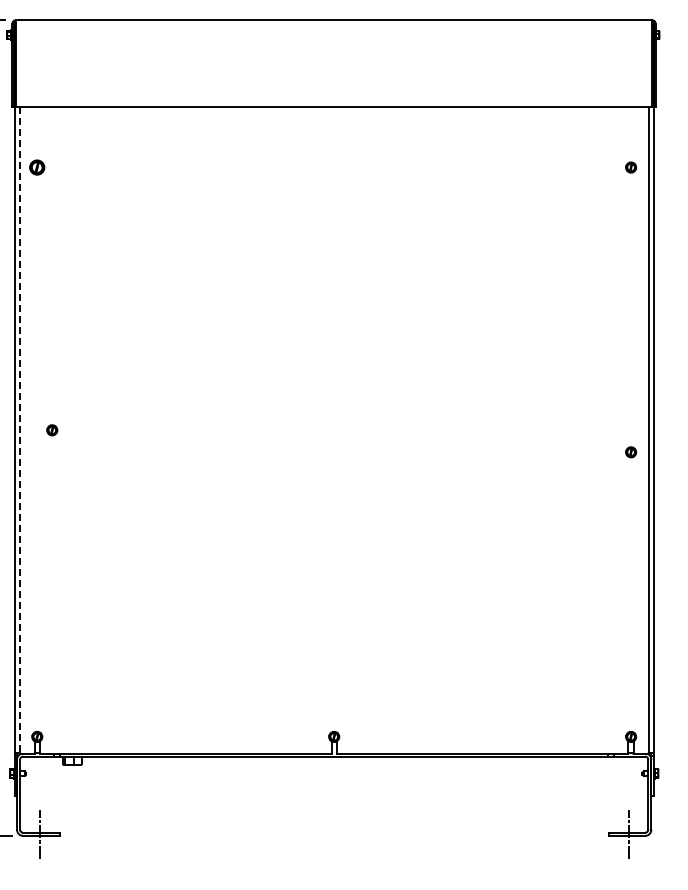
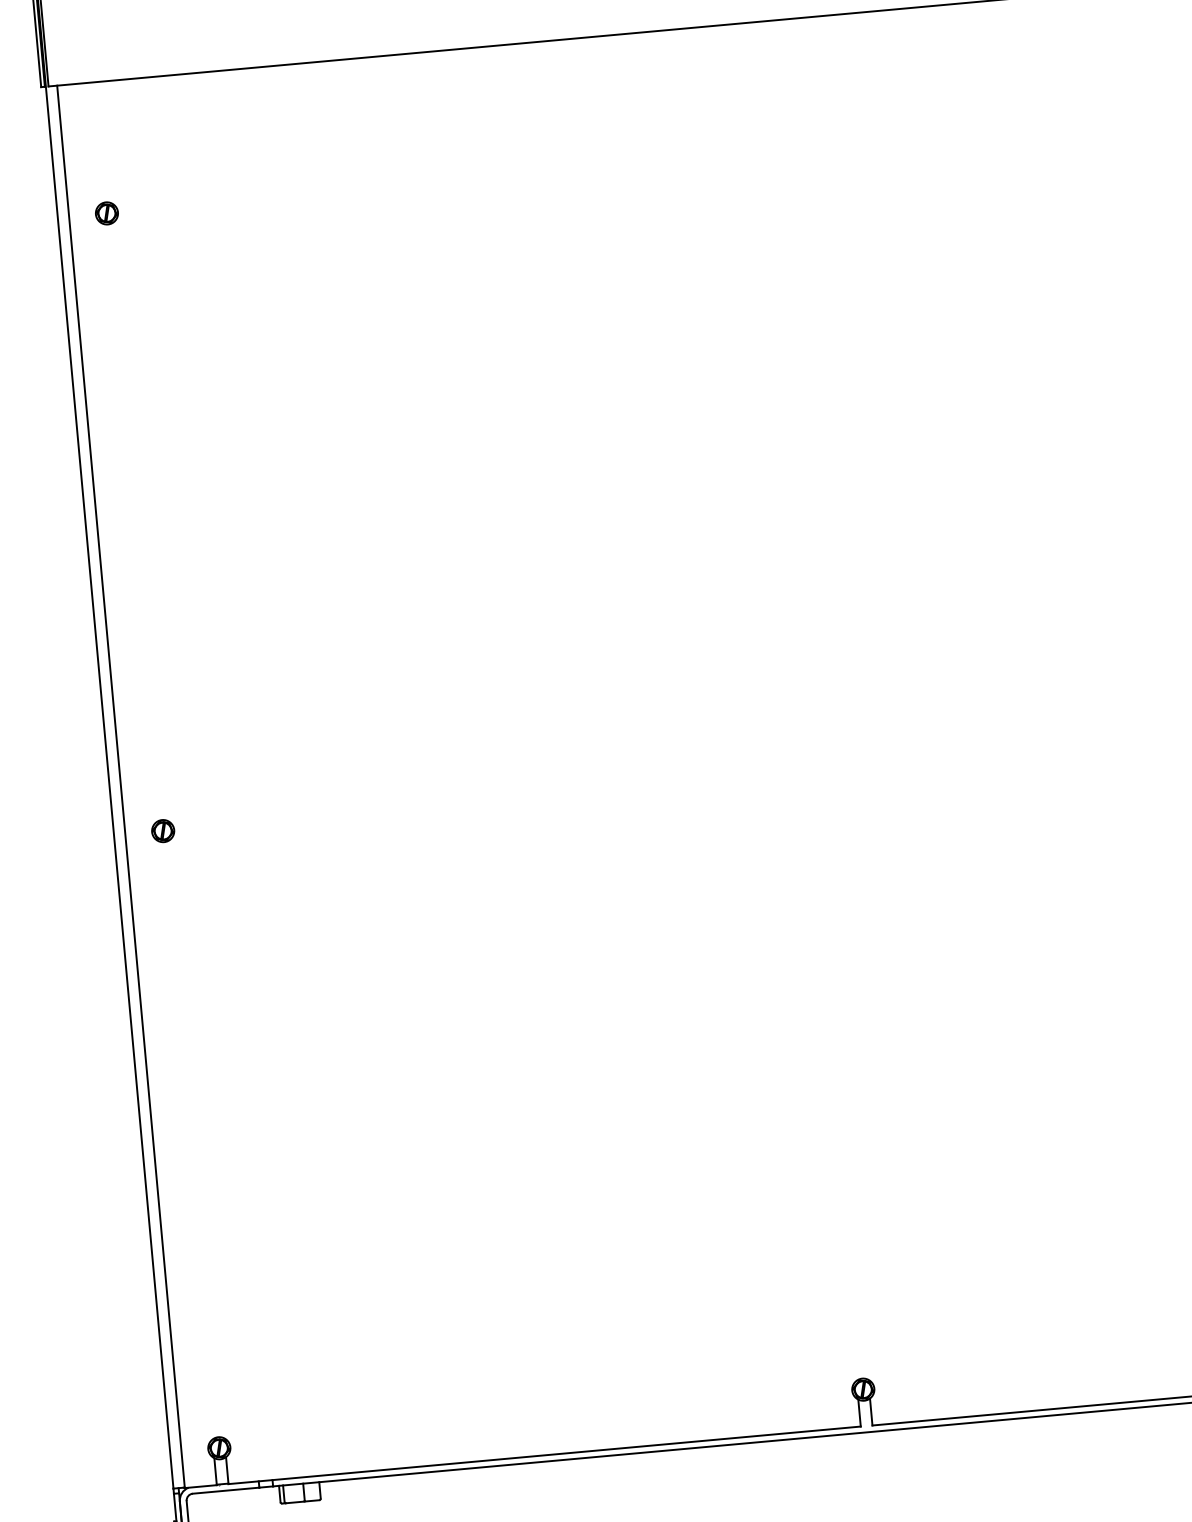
part: (37, 167) -> (107, 213), size x0.71
line: (19, 430) -> (120, 787), dashed -> solid
part: (52, 430) -> (163, 831), moved

